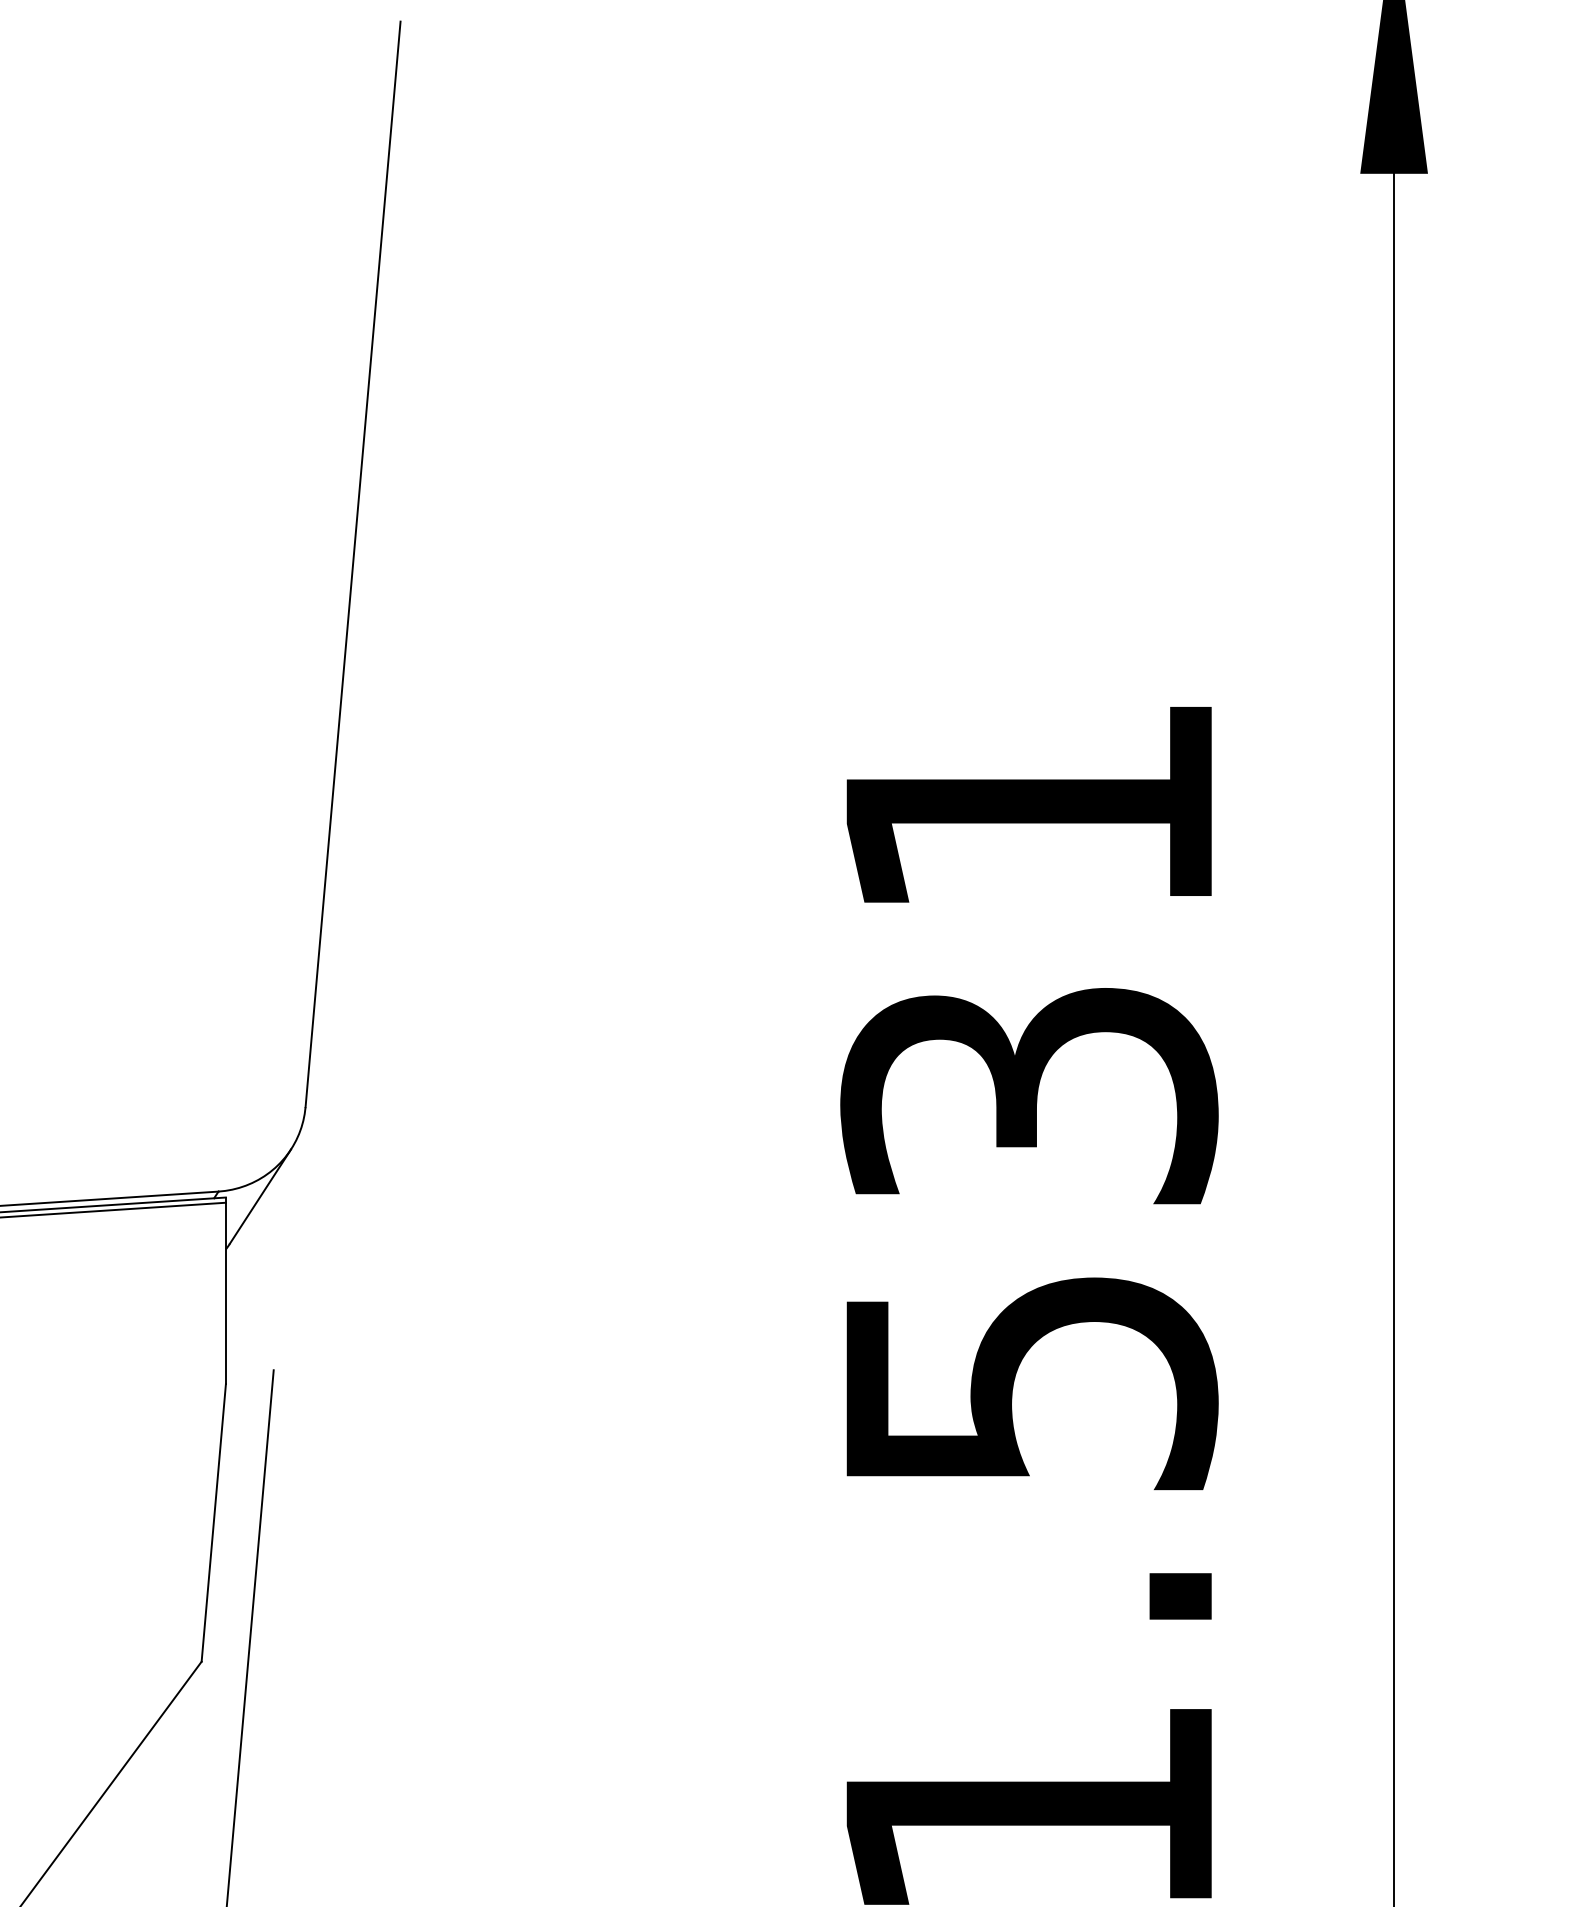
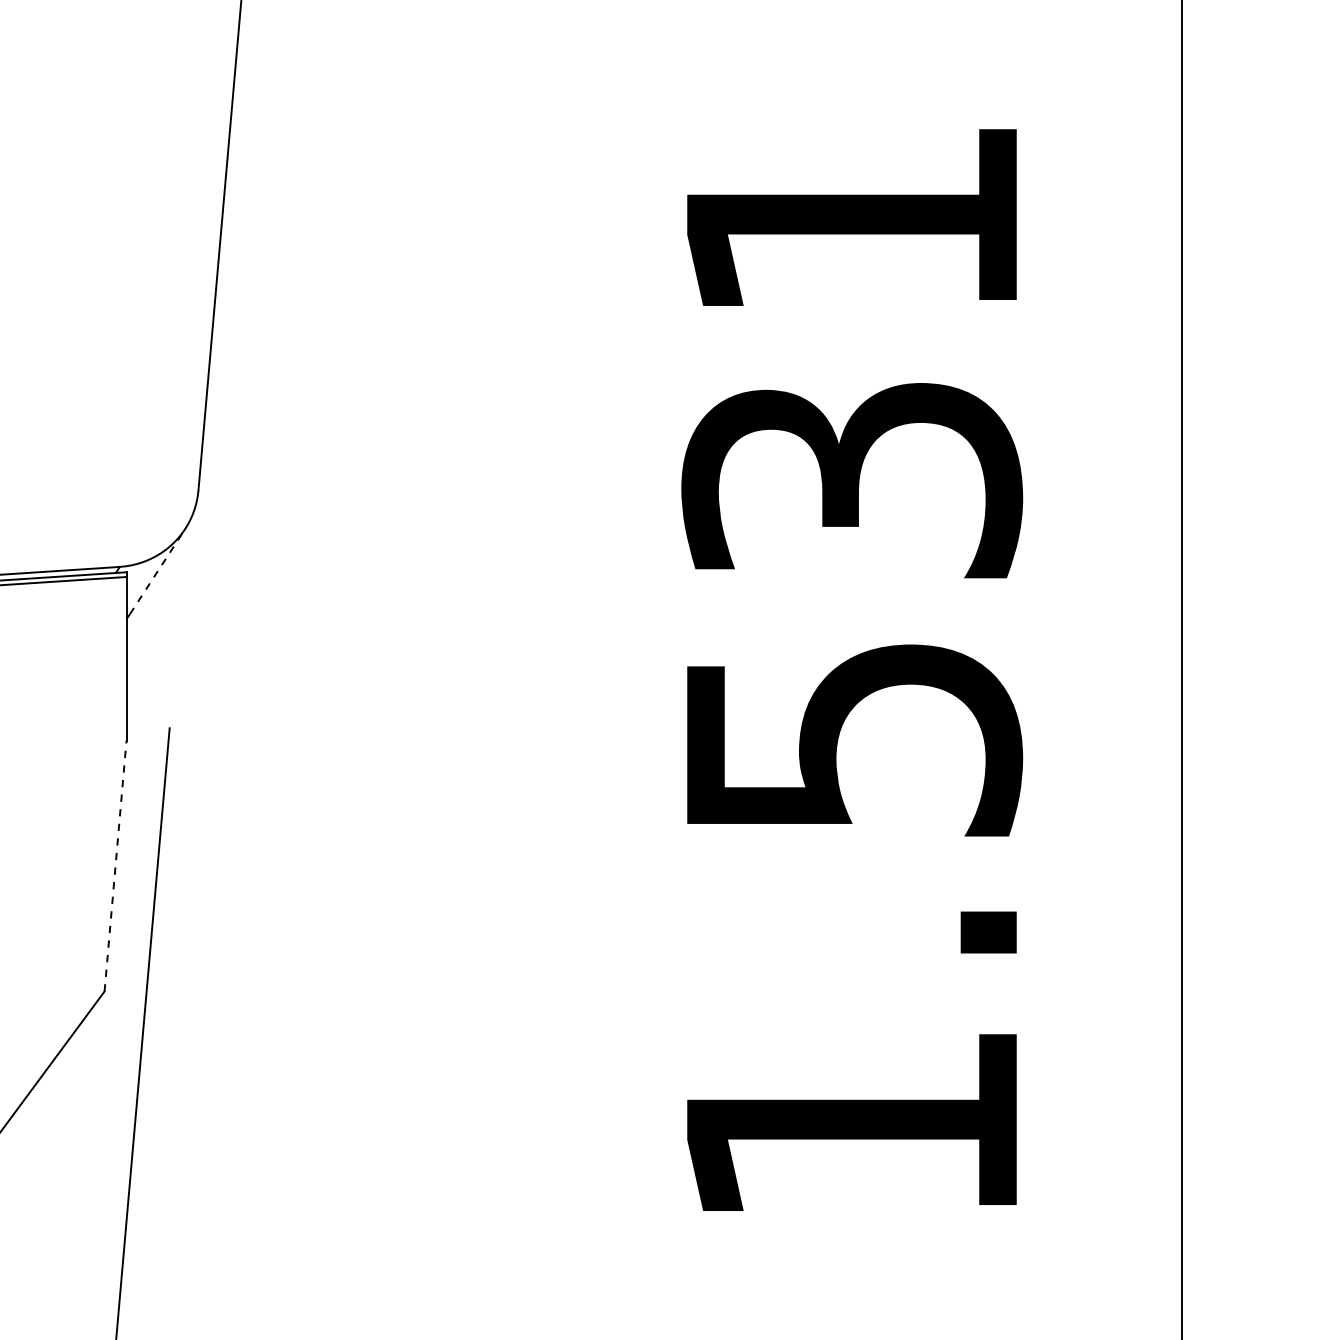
line: (260, 1196) -> (157, 571), solid -> dashed
line: (213, 1522) -> (115, 865), solid -> dashed

